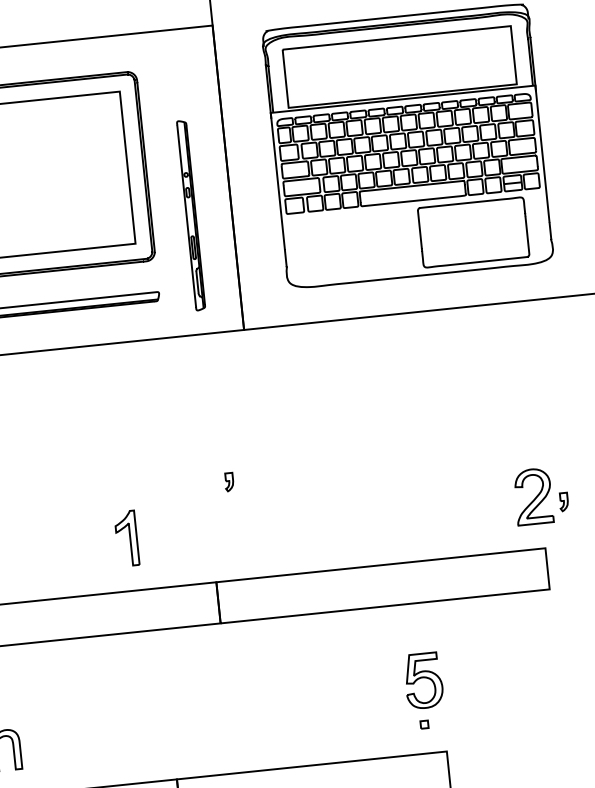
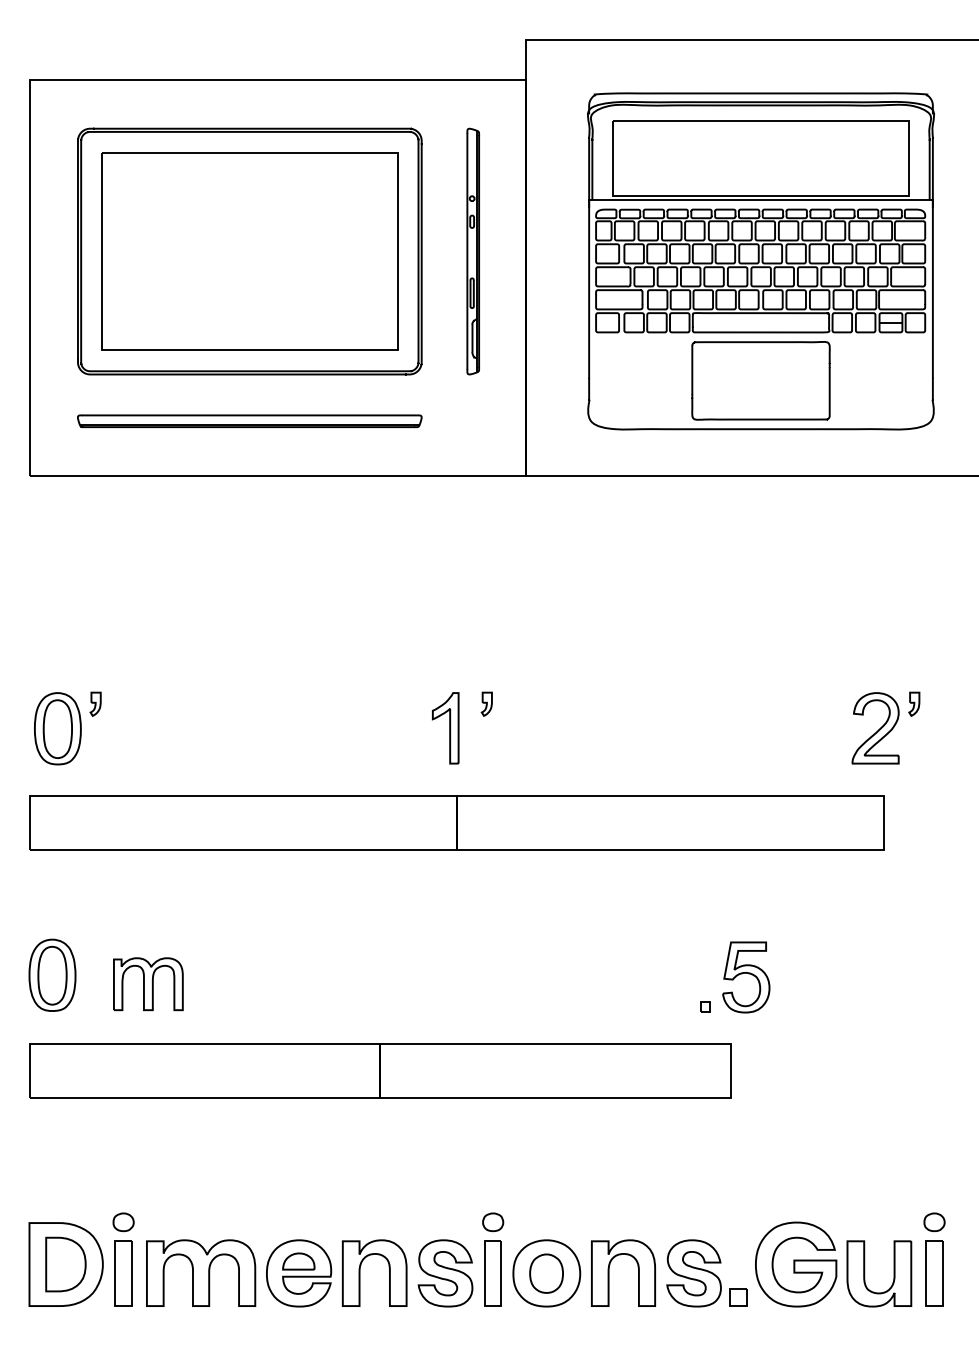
part: (191, 215) -> (473, 251), moved
part: (473, 232) -> (760, 380), moved
part: (228, 481) -> (486, 703), moved
part: (564, 501) -> (914, 703), moved
part: (126, 538) -> (445, 728), moved
part: (423, 680) -> (746, 977), moved

